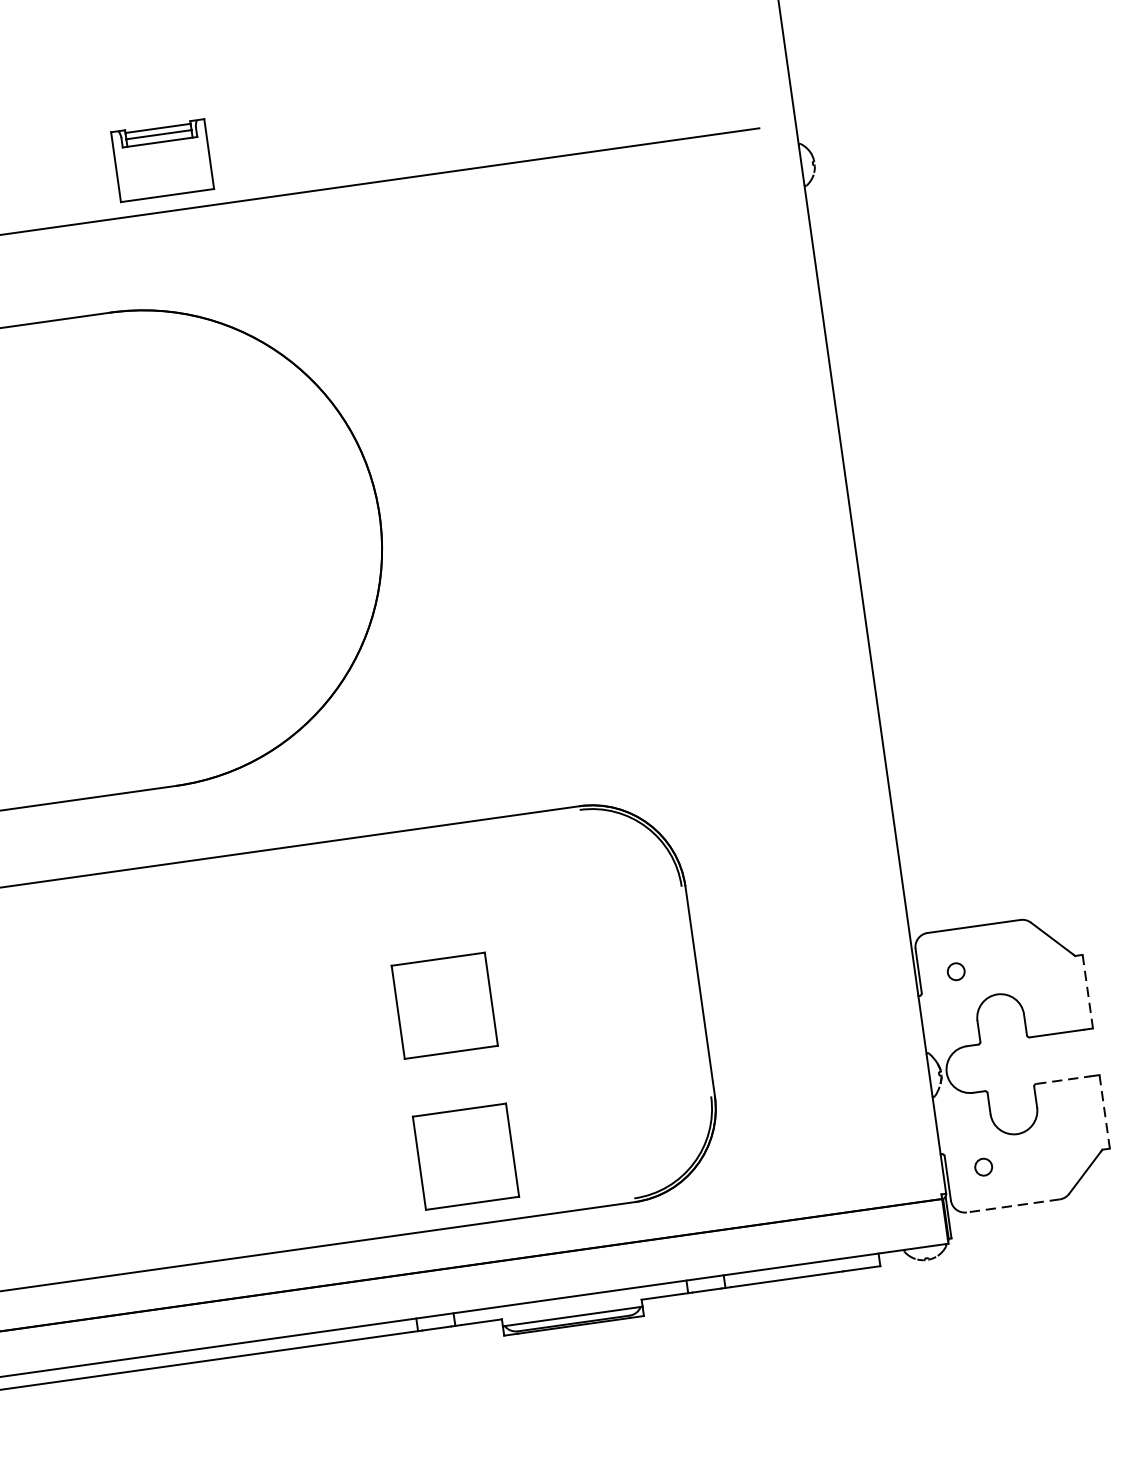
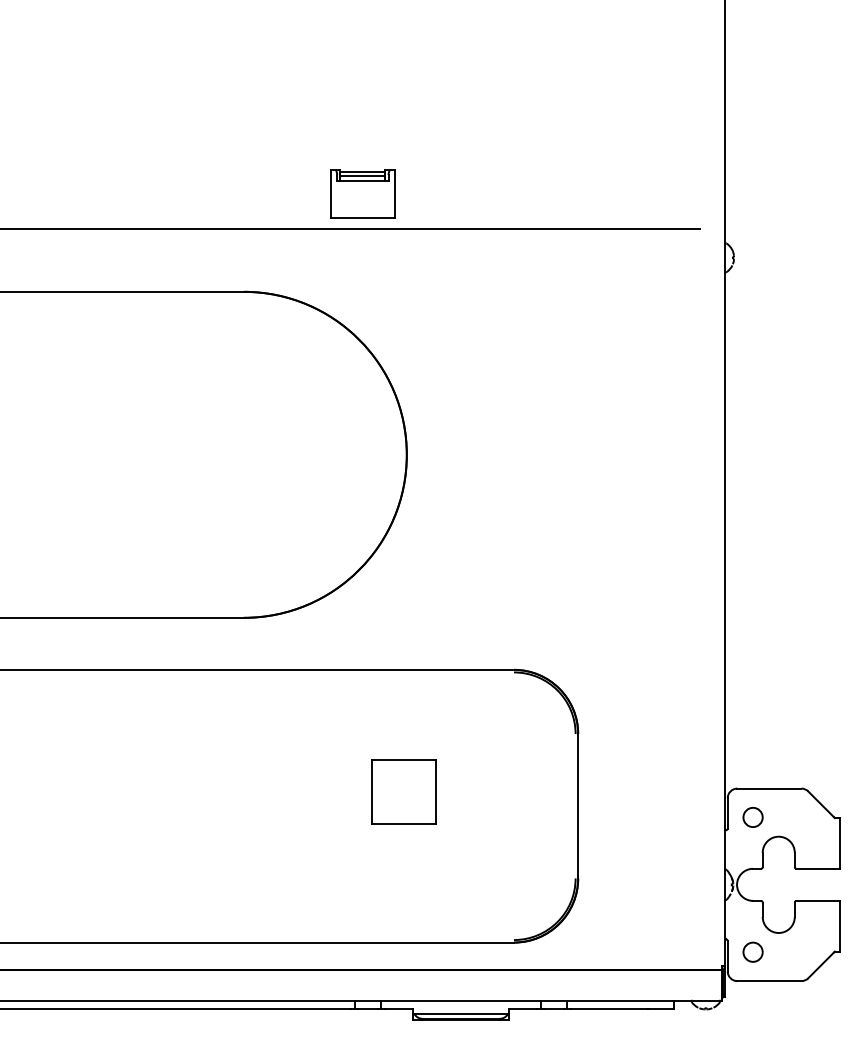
part: (161, 159) -> (362, 193), moved
circle: (955, 971) -> (752, 817), size x1.67
line: (1088, 991) -> (840, 843), dashed -> solid
line: (1063, 1079) -> (815, 900), dashed -> solid
line: (1105, 1112) -> (840, 926), dashed -> solid
part: (464, 1156) -> (403, 895), removed
circle: (982, 1166) -> (752, 951), size x1.67
line: (1012, 1206) -> (768, 981), dashed -> solid

